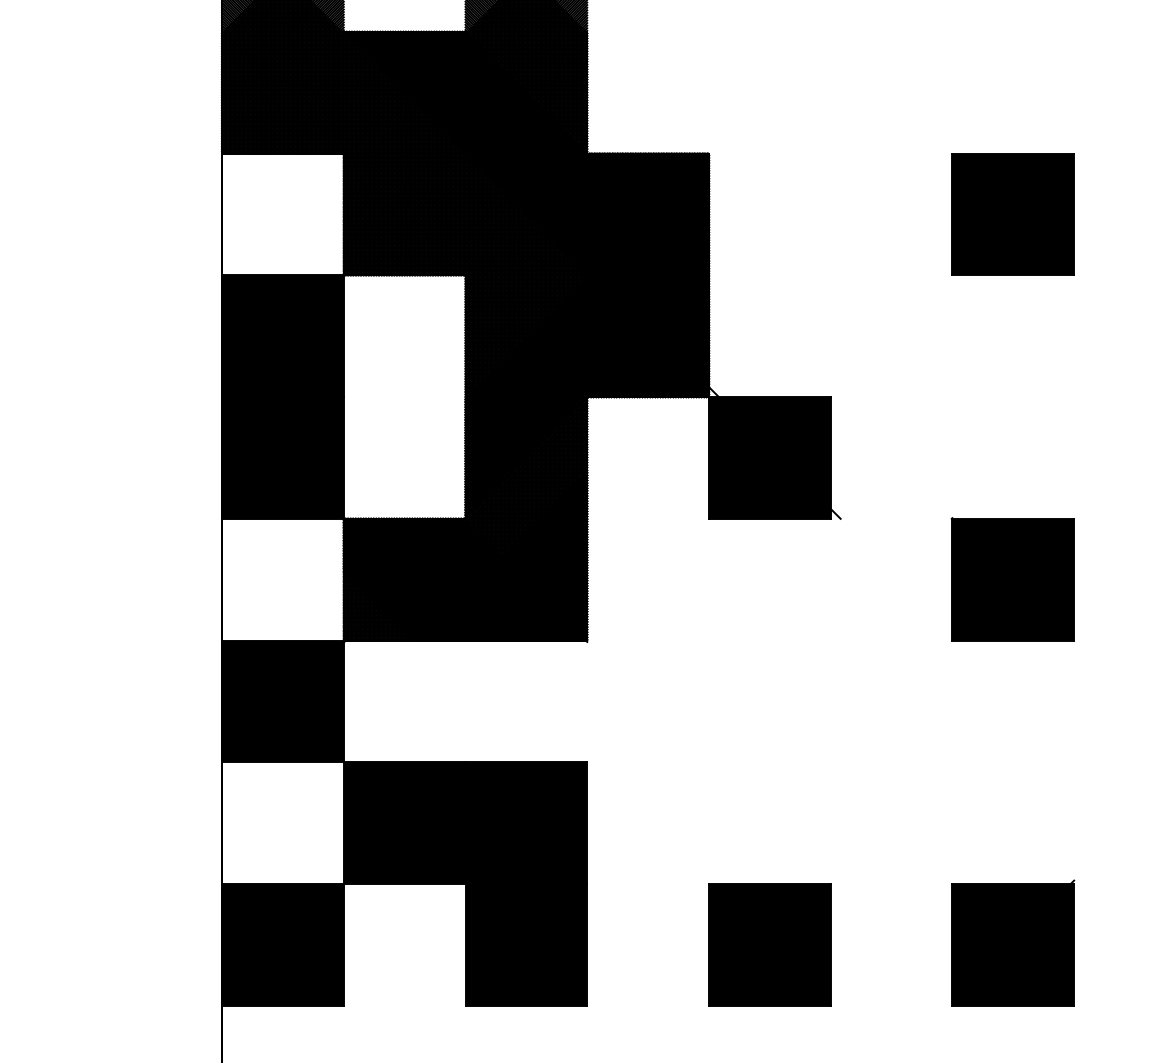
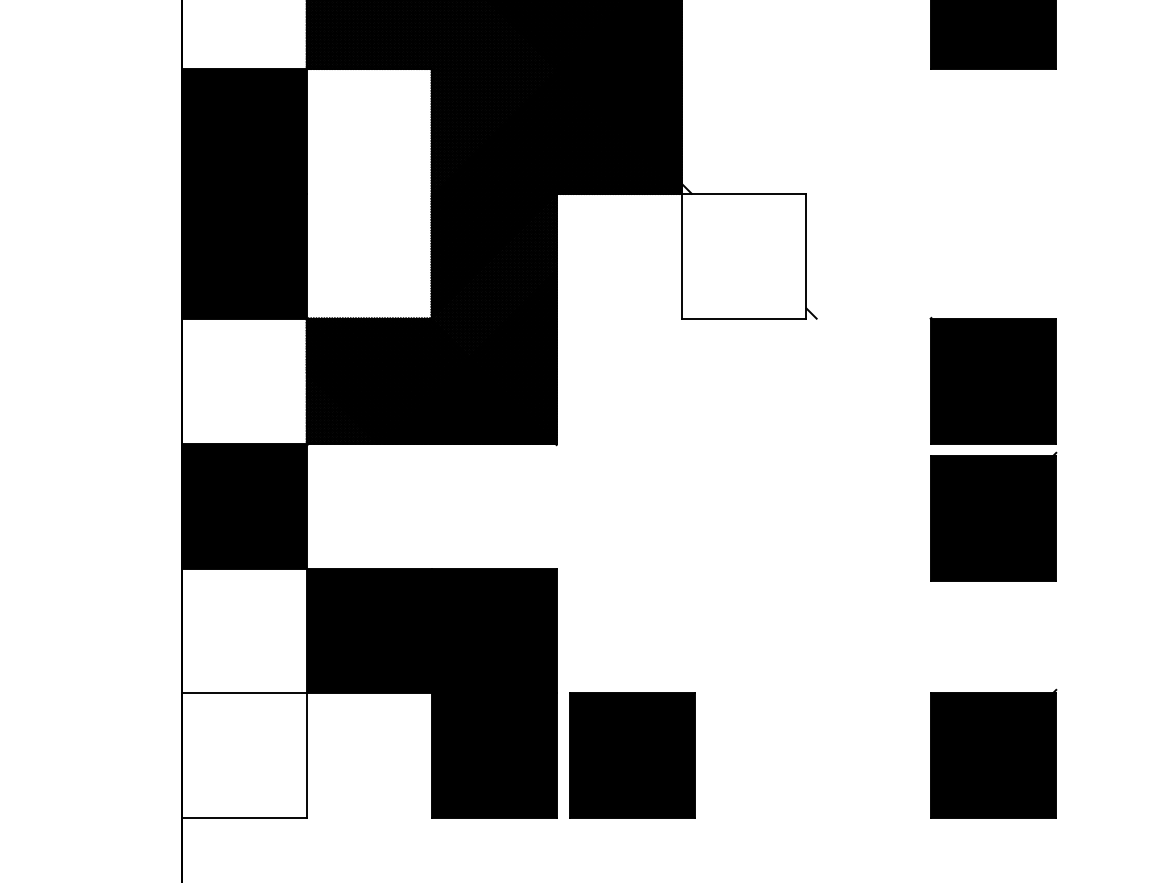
fill: (769, 457) -> (743, 255), removed
part: (1013, 711) -> (994, 516), added
fill: (282, 944) -> (243, 755), removed
part: (769, 944) -> (631, 755), moved

